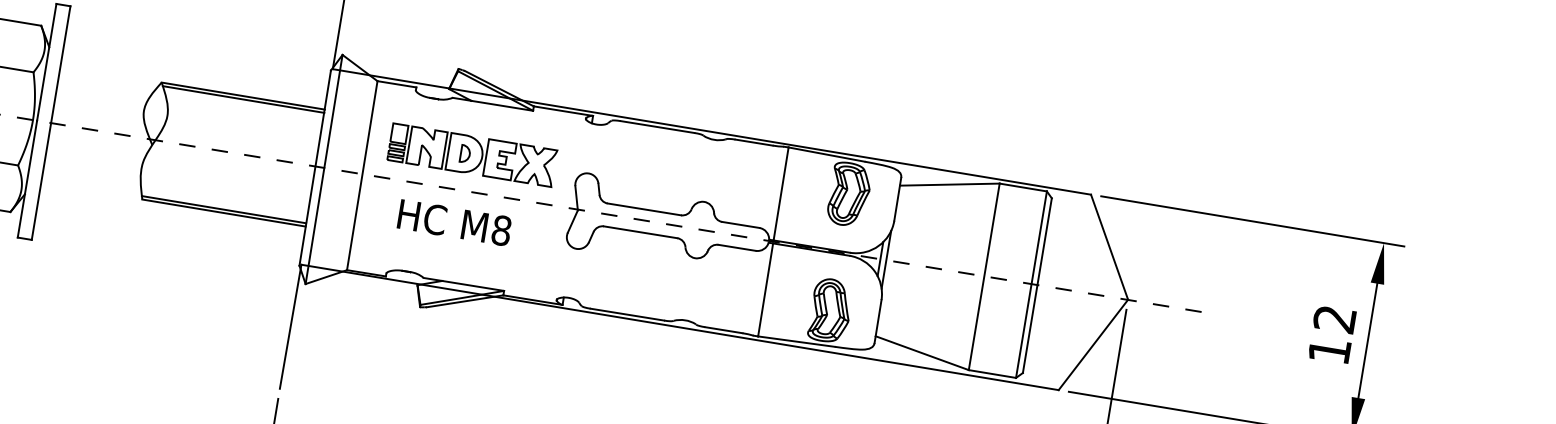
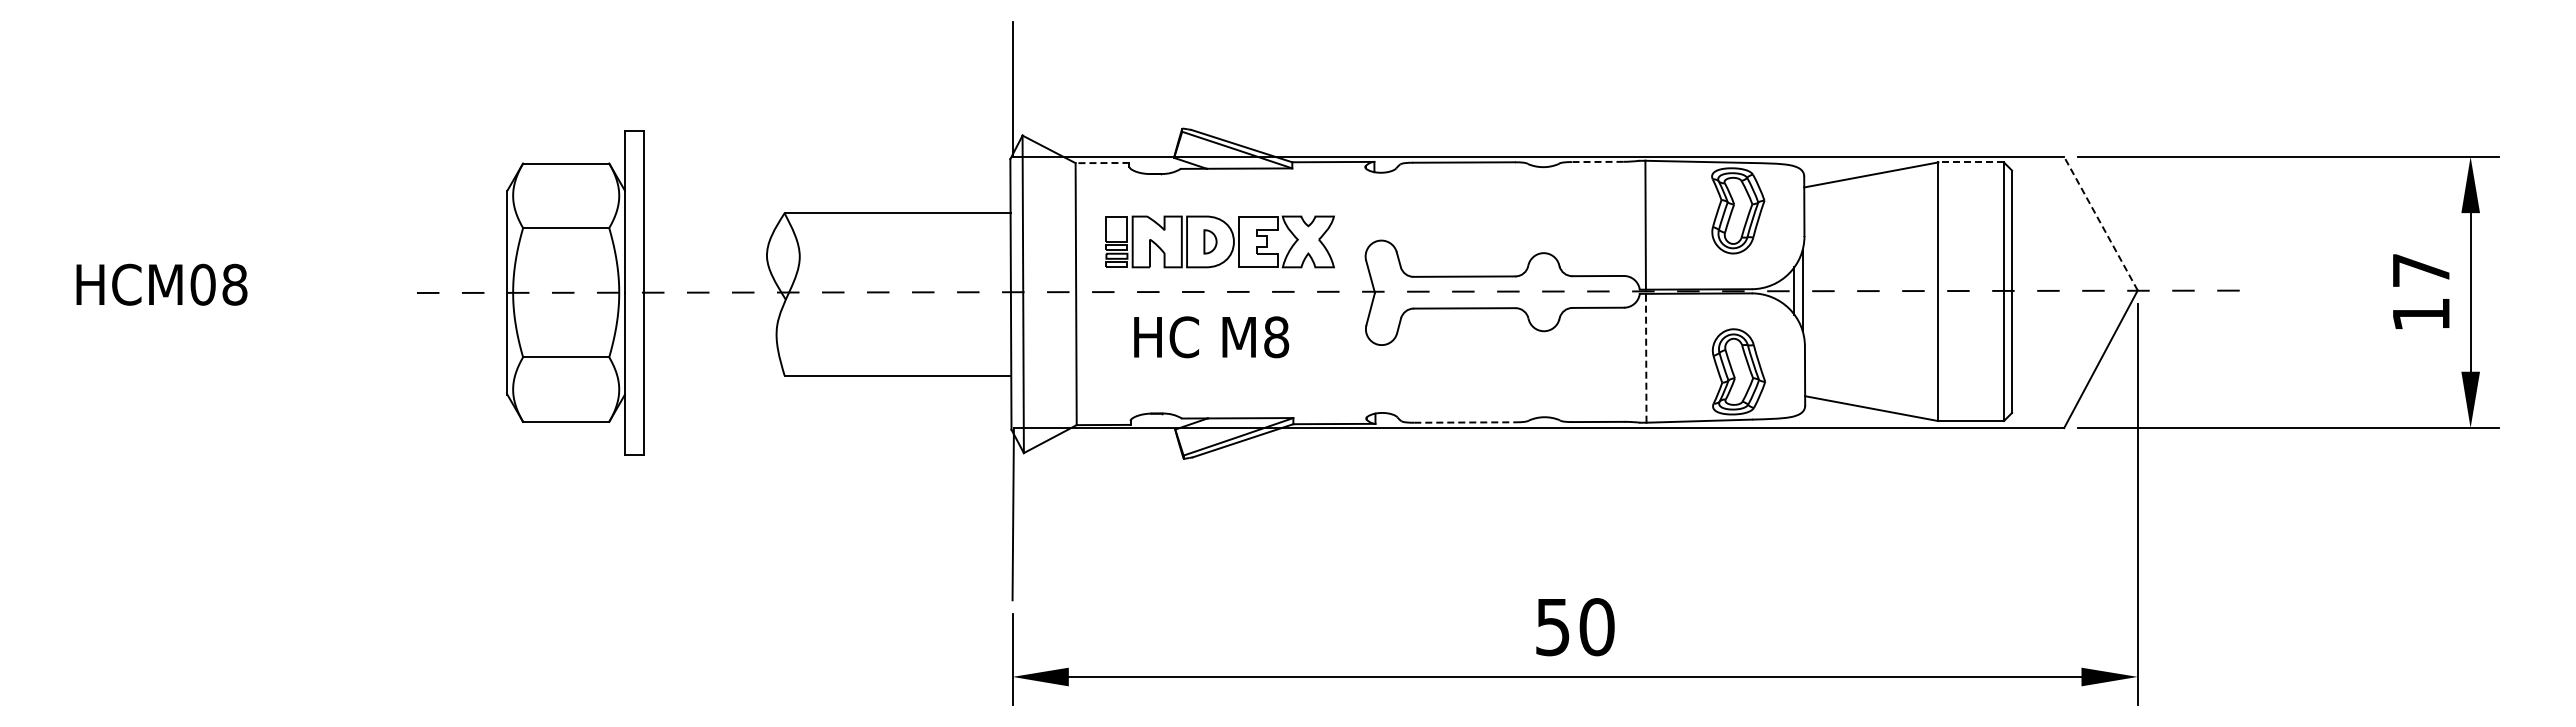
line: (396, 84) -> (1102, 163), solid -> dashed
line: (243, 99) -> (898, 217), removed
line: (753, 142) -> (1597, 161), solid -> dashed
line: (1023, 187) -> (1971, 162), solid -> dashed
line: (223, 209) -> (896, 370), removed
line: (1109, 246) -> (2100, 223), solid -> dashed
line: (765, 289) -> (1646, 357), solid -> dashed
line: (627, 314) -> (1465, 422), solid -> dashed
text: (1334, 319) -> (2420, 270), 12 -> 17

